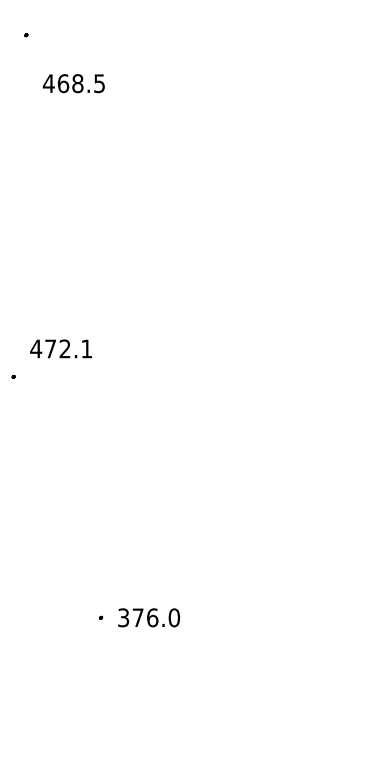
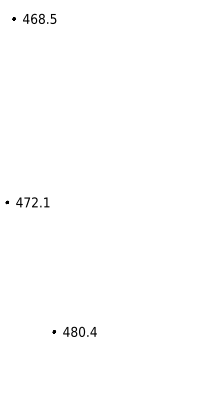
text: (73, 82) -> (39, 18), moved
text: (60, 349) -> (32, 202), moved
text: (147, 617) -> (79, 331), 376.0 -> 480.4

